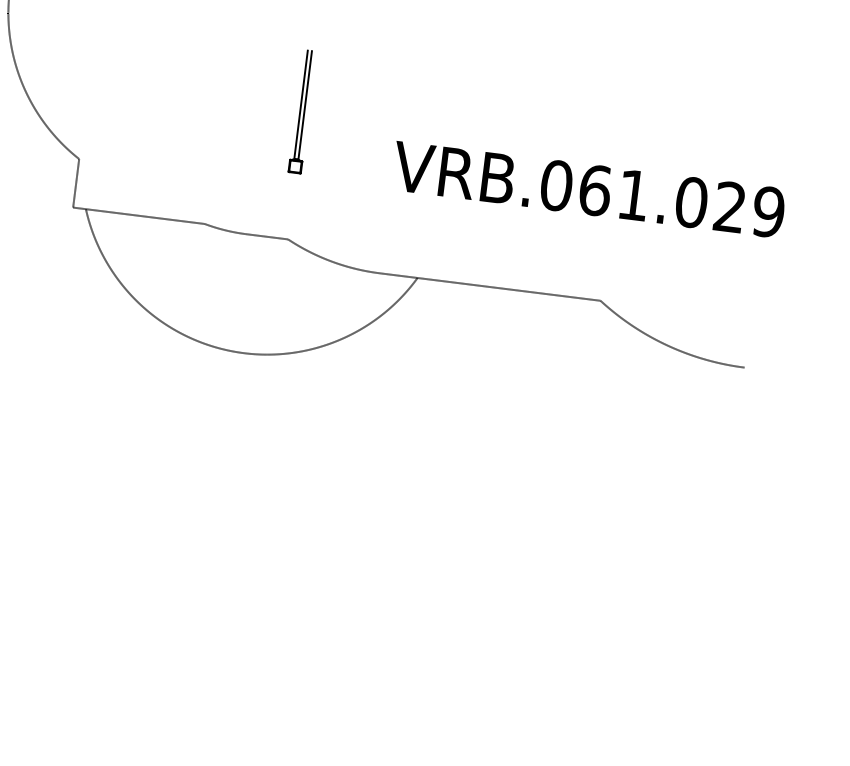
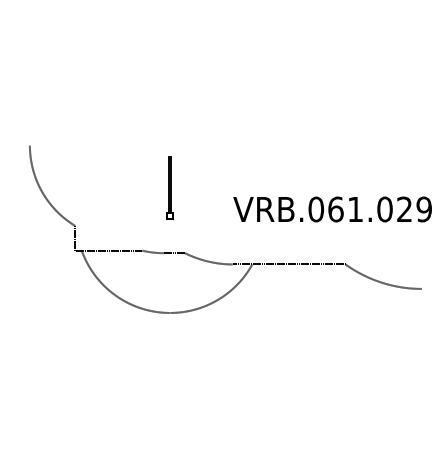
part: (300, 111) -> (169, 188), moved

